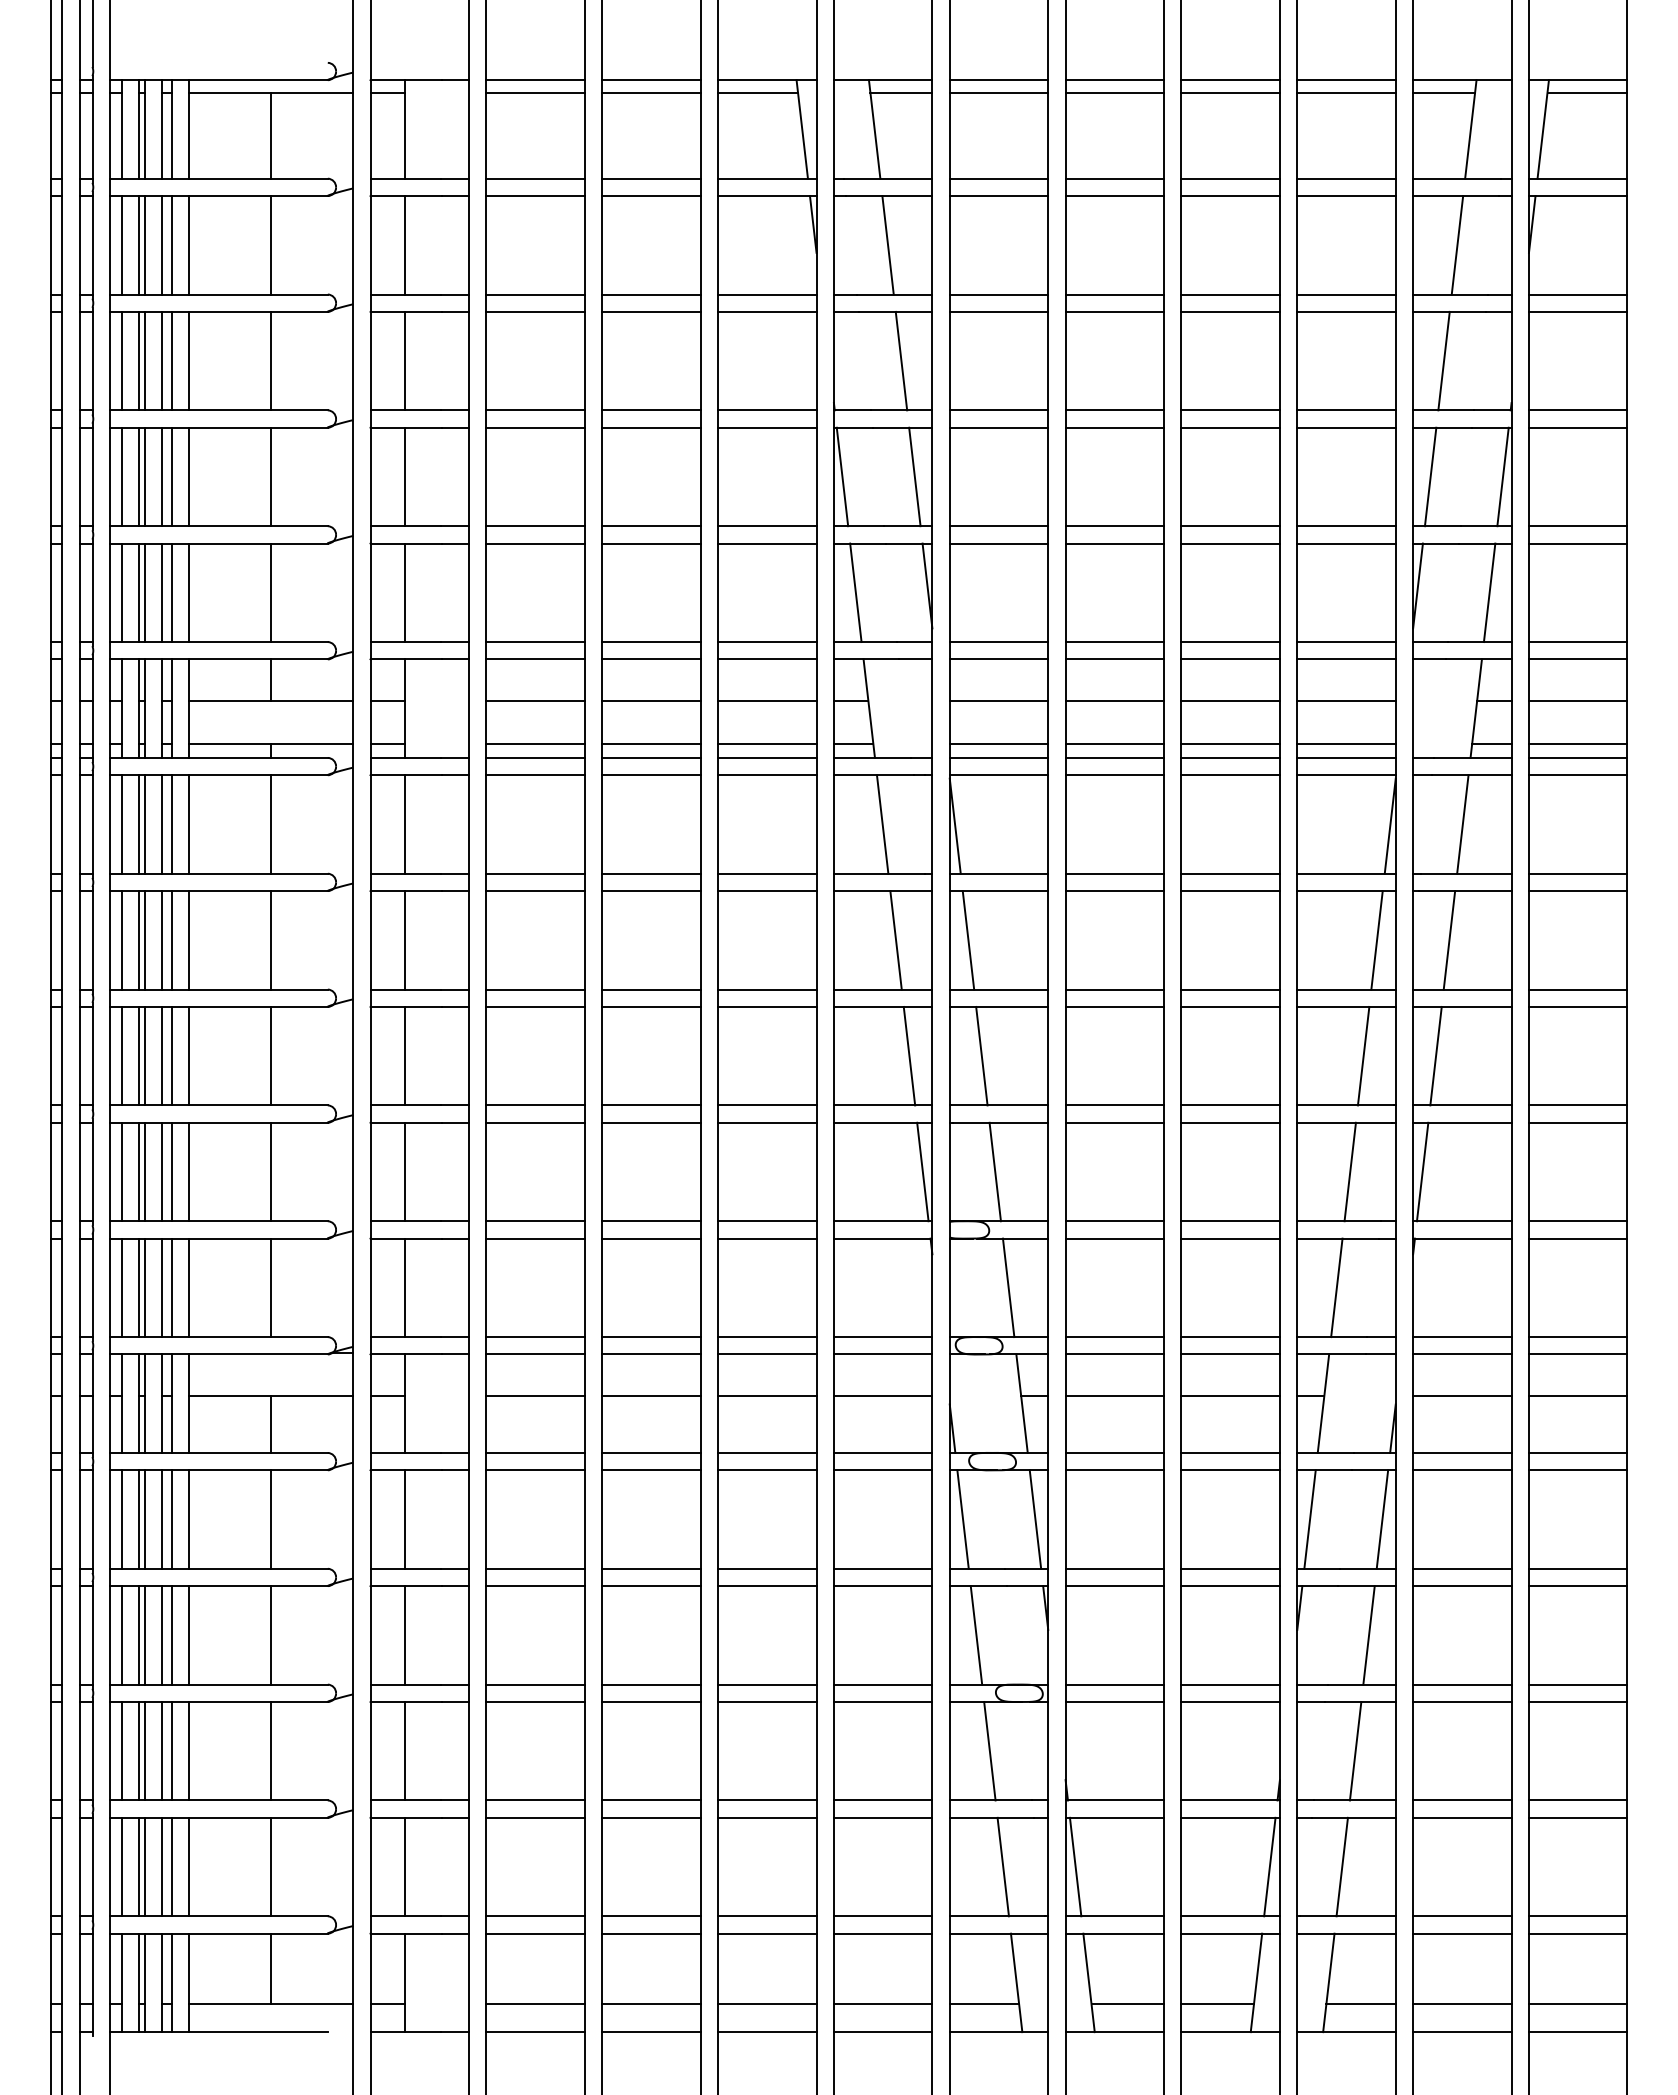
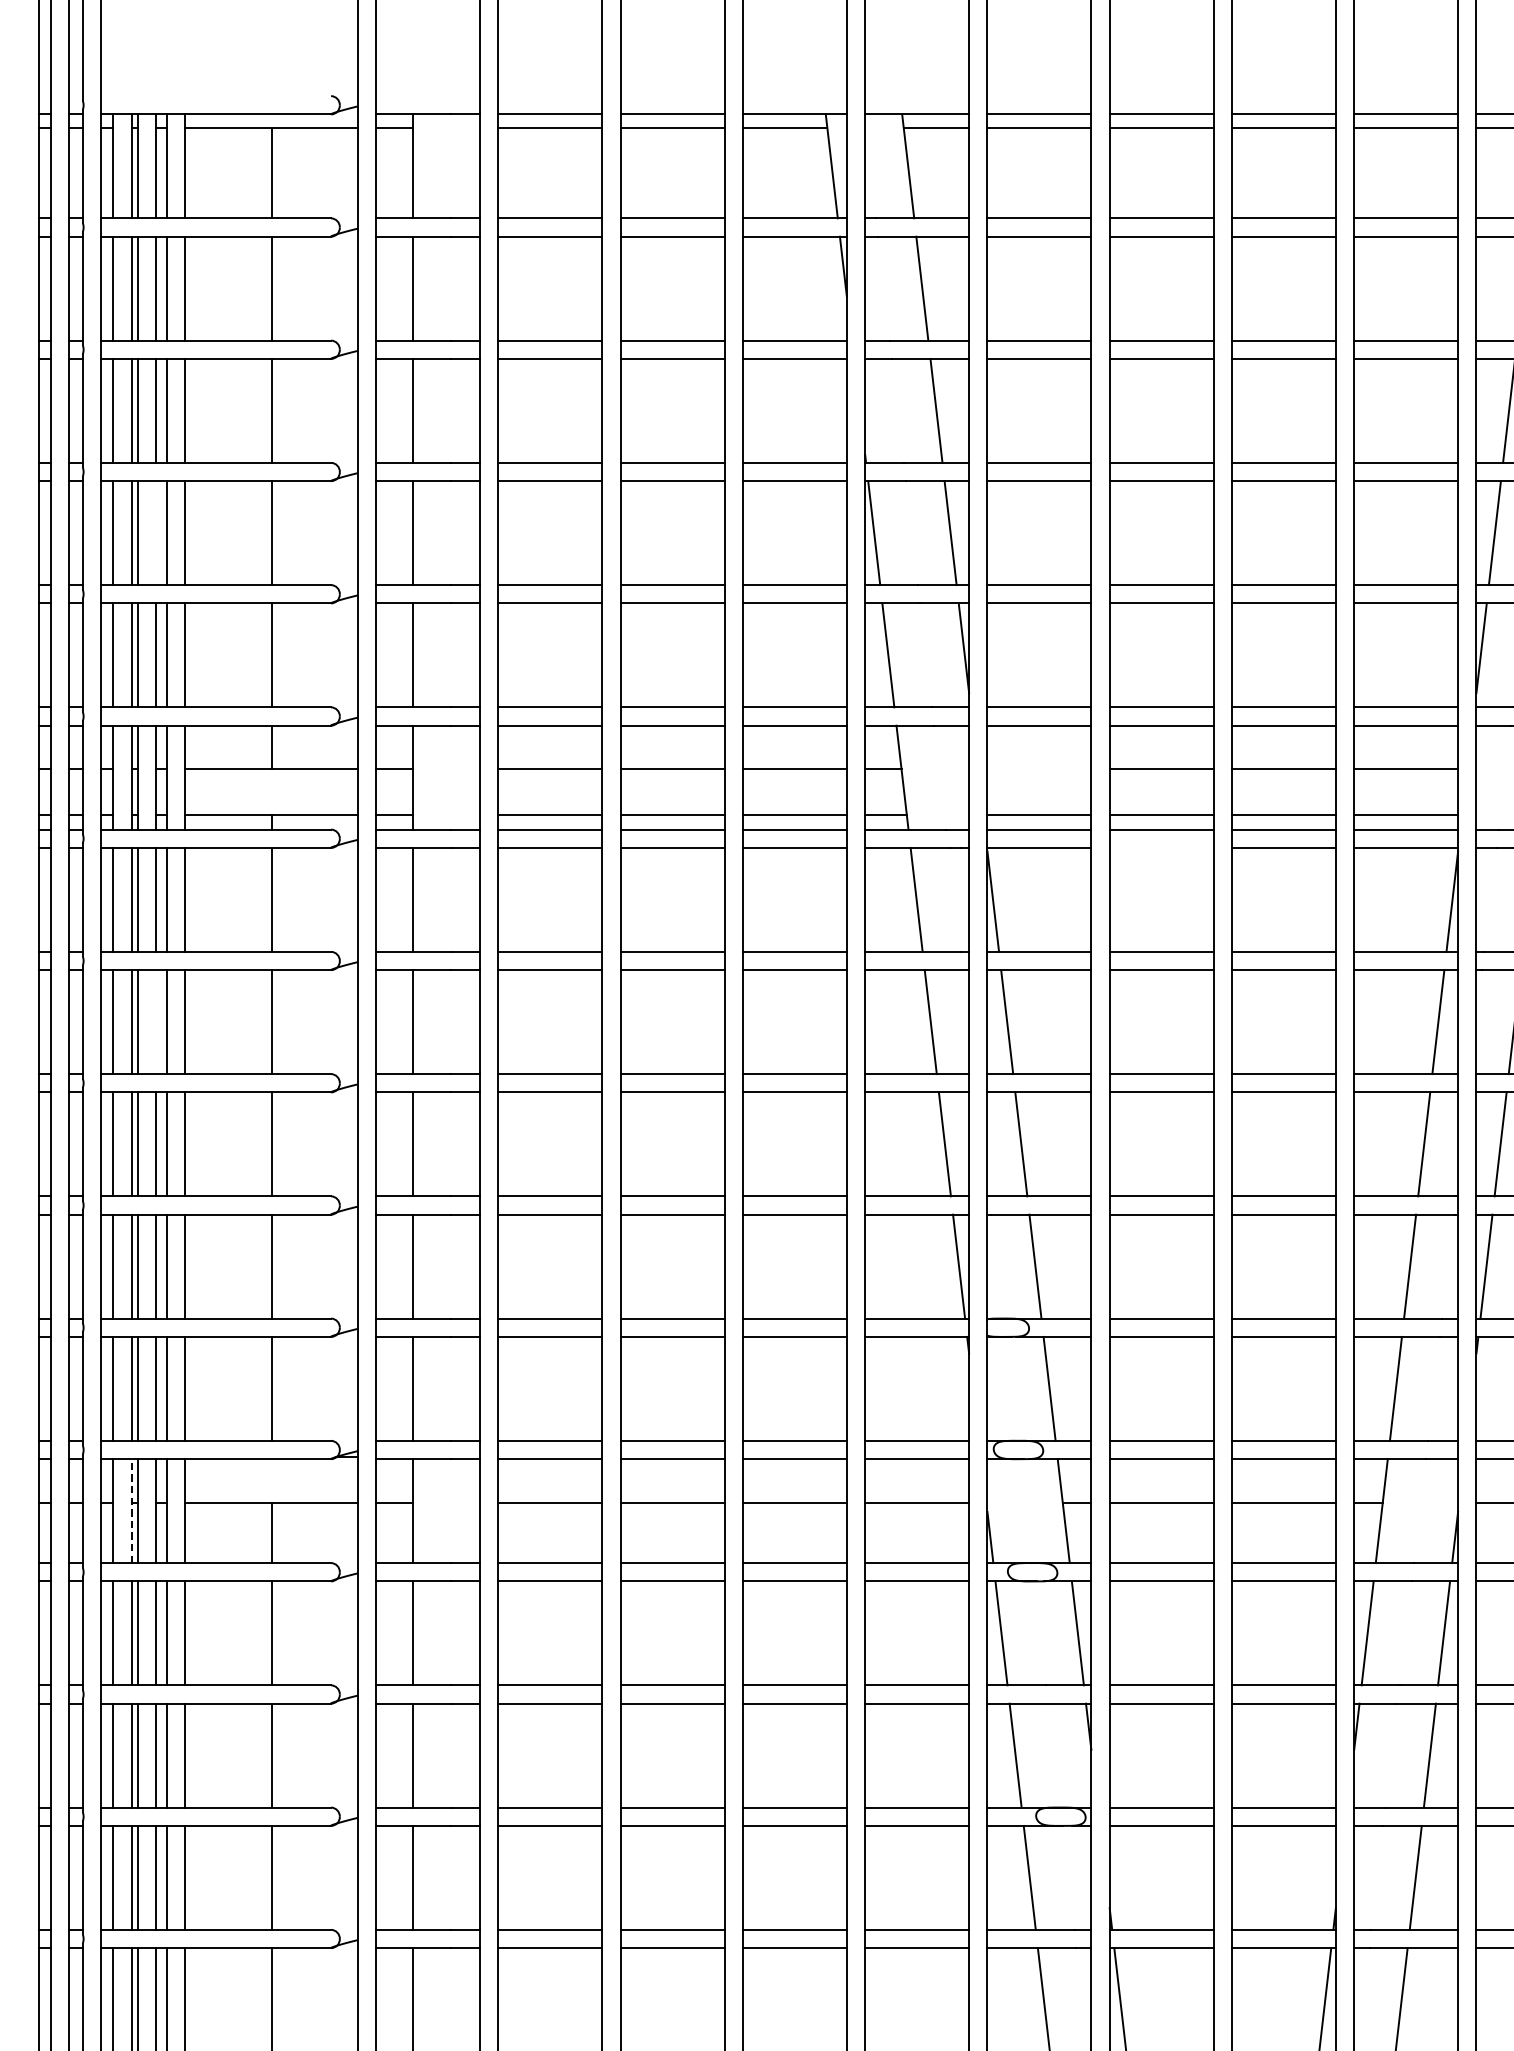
line: (162, 476) -> (156, 532), removed
line: (998, 700) -> (1038, 769), removed
line: (1114, 775) -> (1161, 848), removed
line: (162, 940) -> (156, 1022), removed
line: (138, 1403) -> (131, 1510), solid -> dashed

